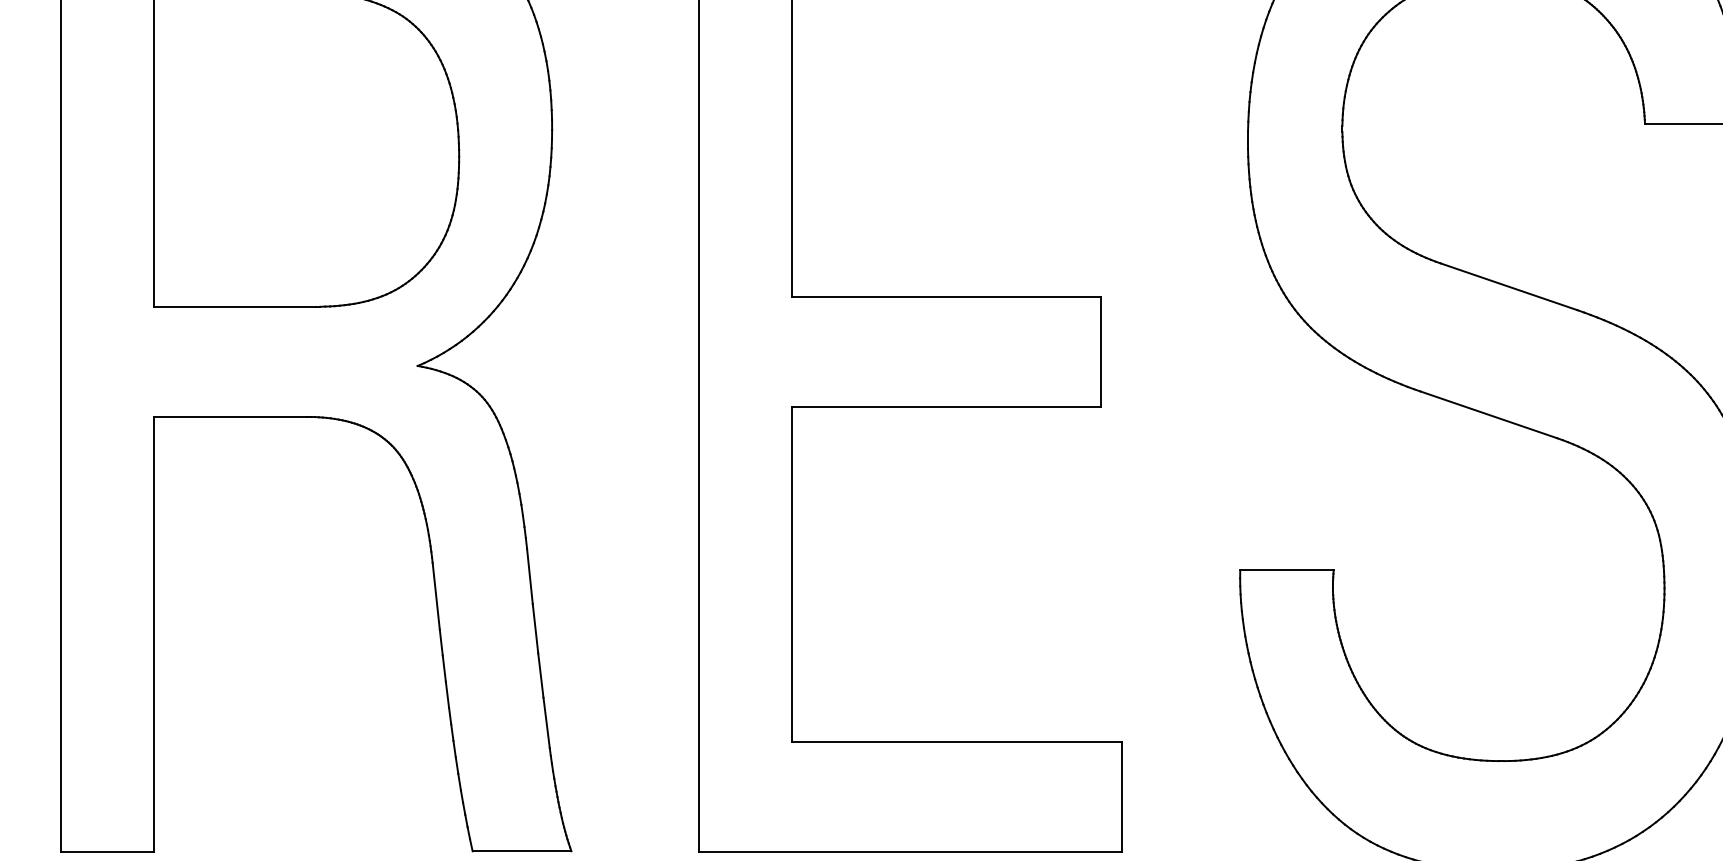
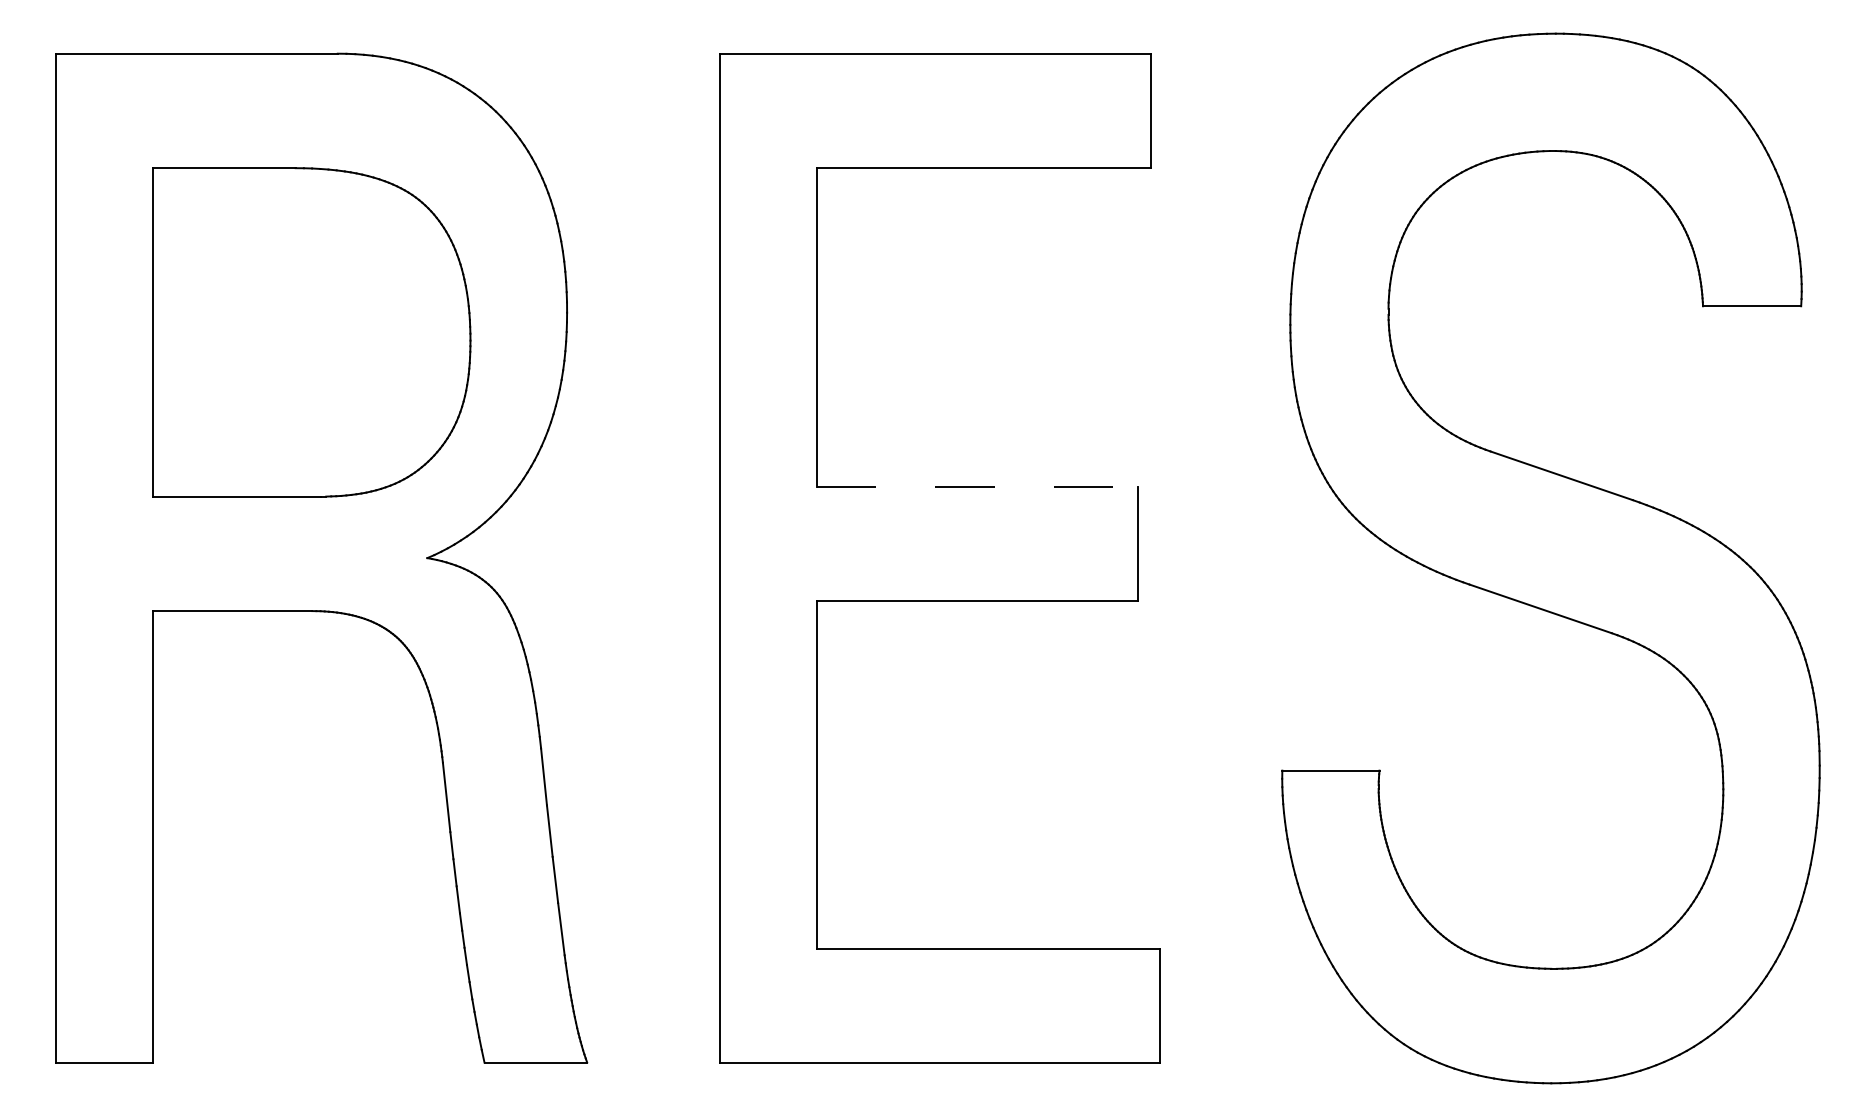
line: (946, 297) -> (977, 486), solid -> dashed

